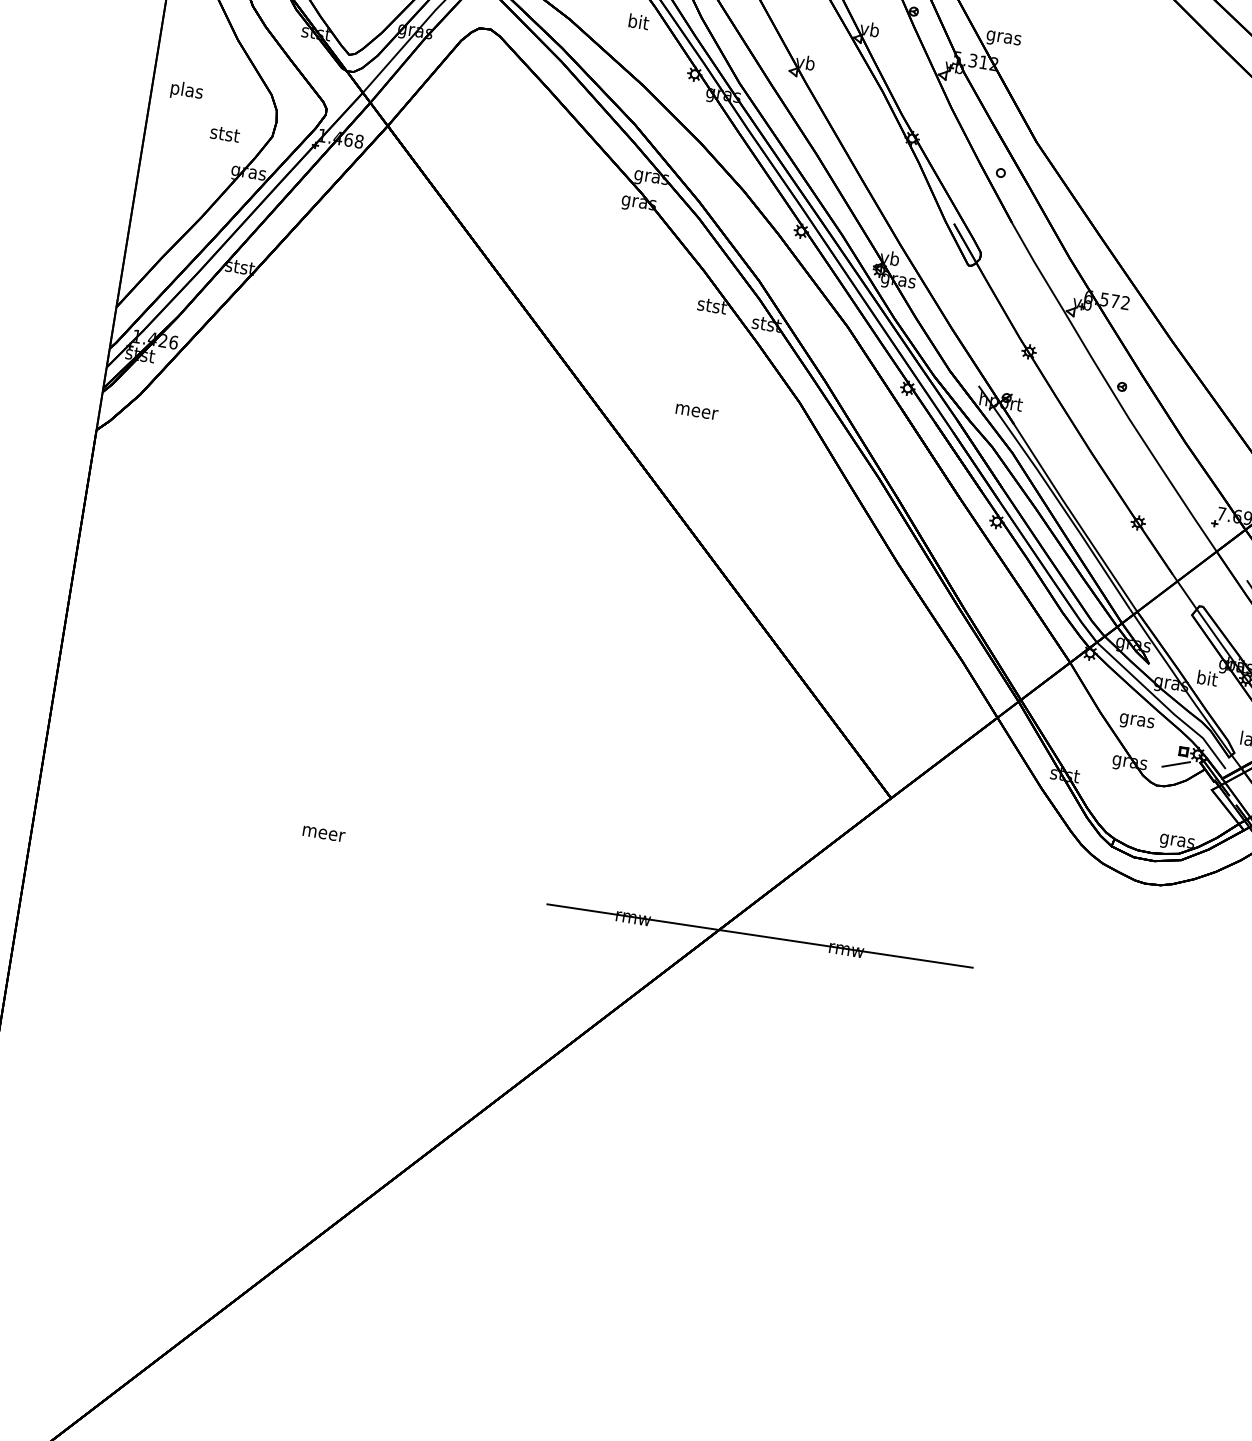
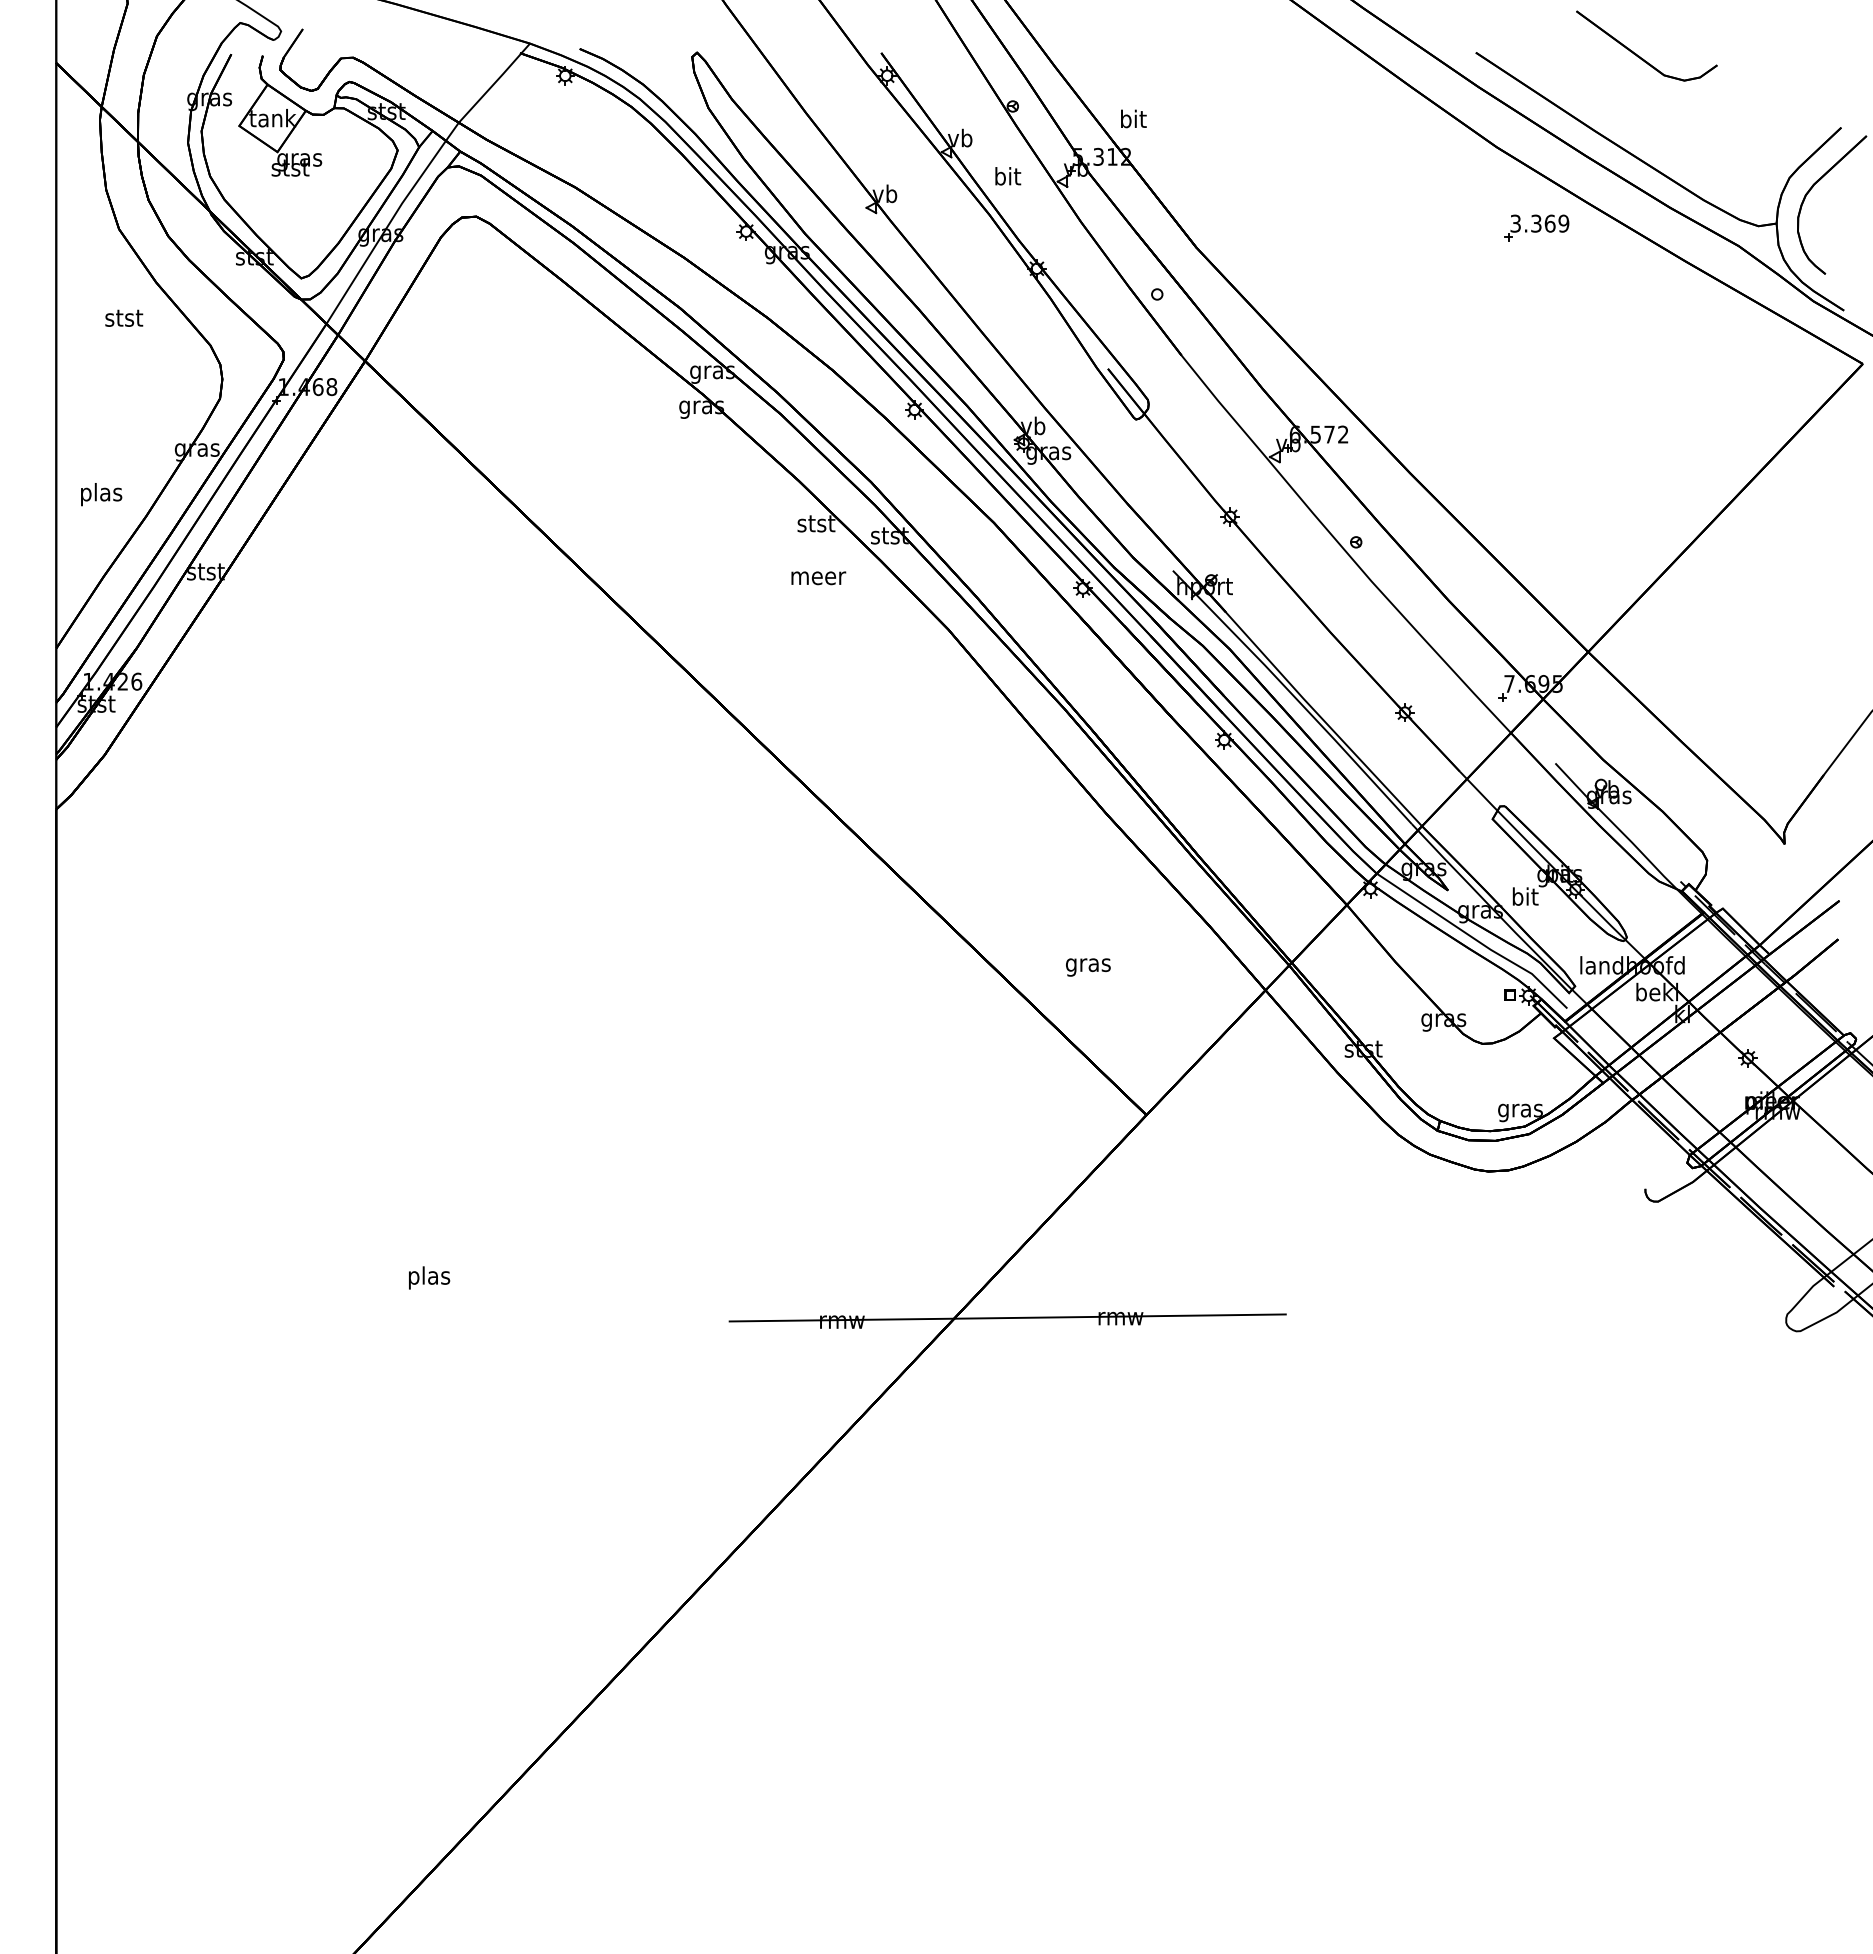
text: (639, 22) -> (1008, 176), moved
text: (1003, 37) -> (1132, 120), gras -> bit
text: (186, 91) -> (101, 494), moved
text: (225, 133) -> (124, 317), moved
text: (696, 412) -> (818, 578), moved
text: (1136, 722) -> (1088, 967), moved
line: (1176, 764) -> (1503, 1012), removed
text: (323, 833) -> (429, 1277), meer -> plas

